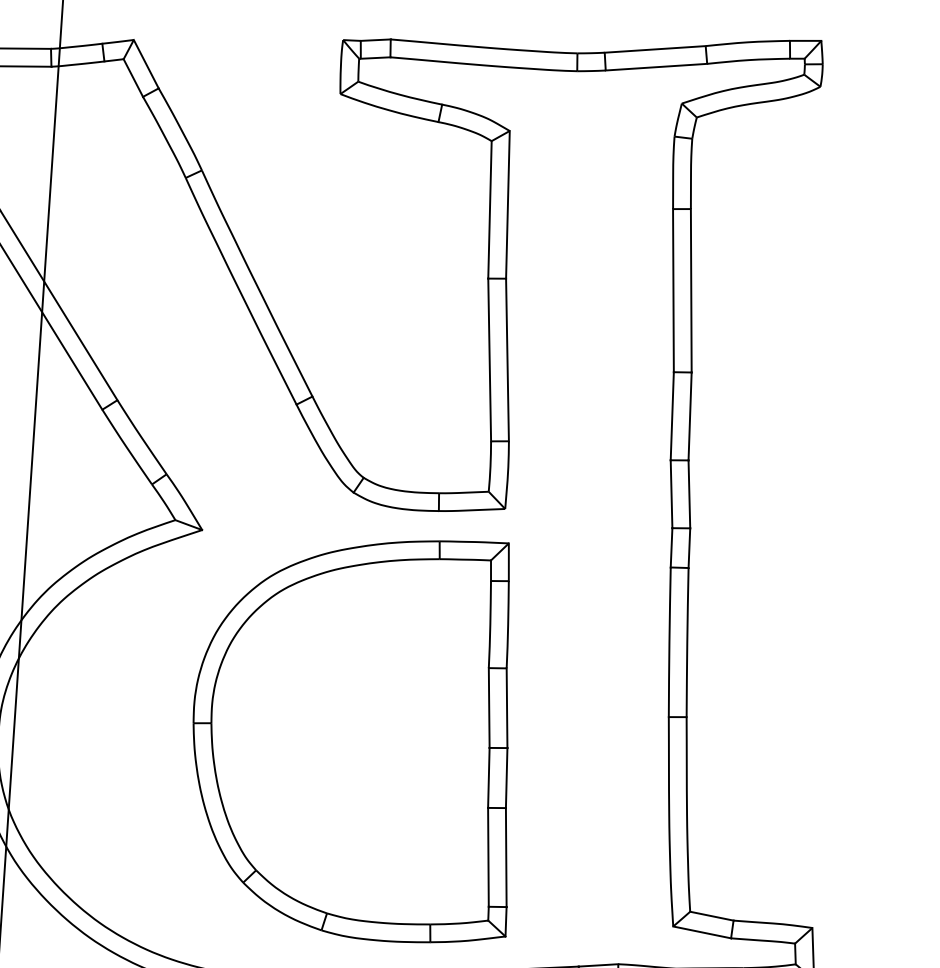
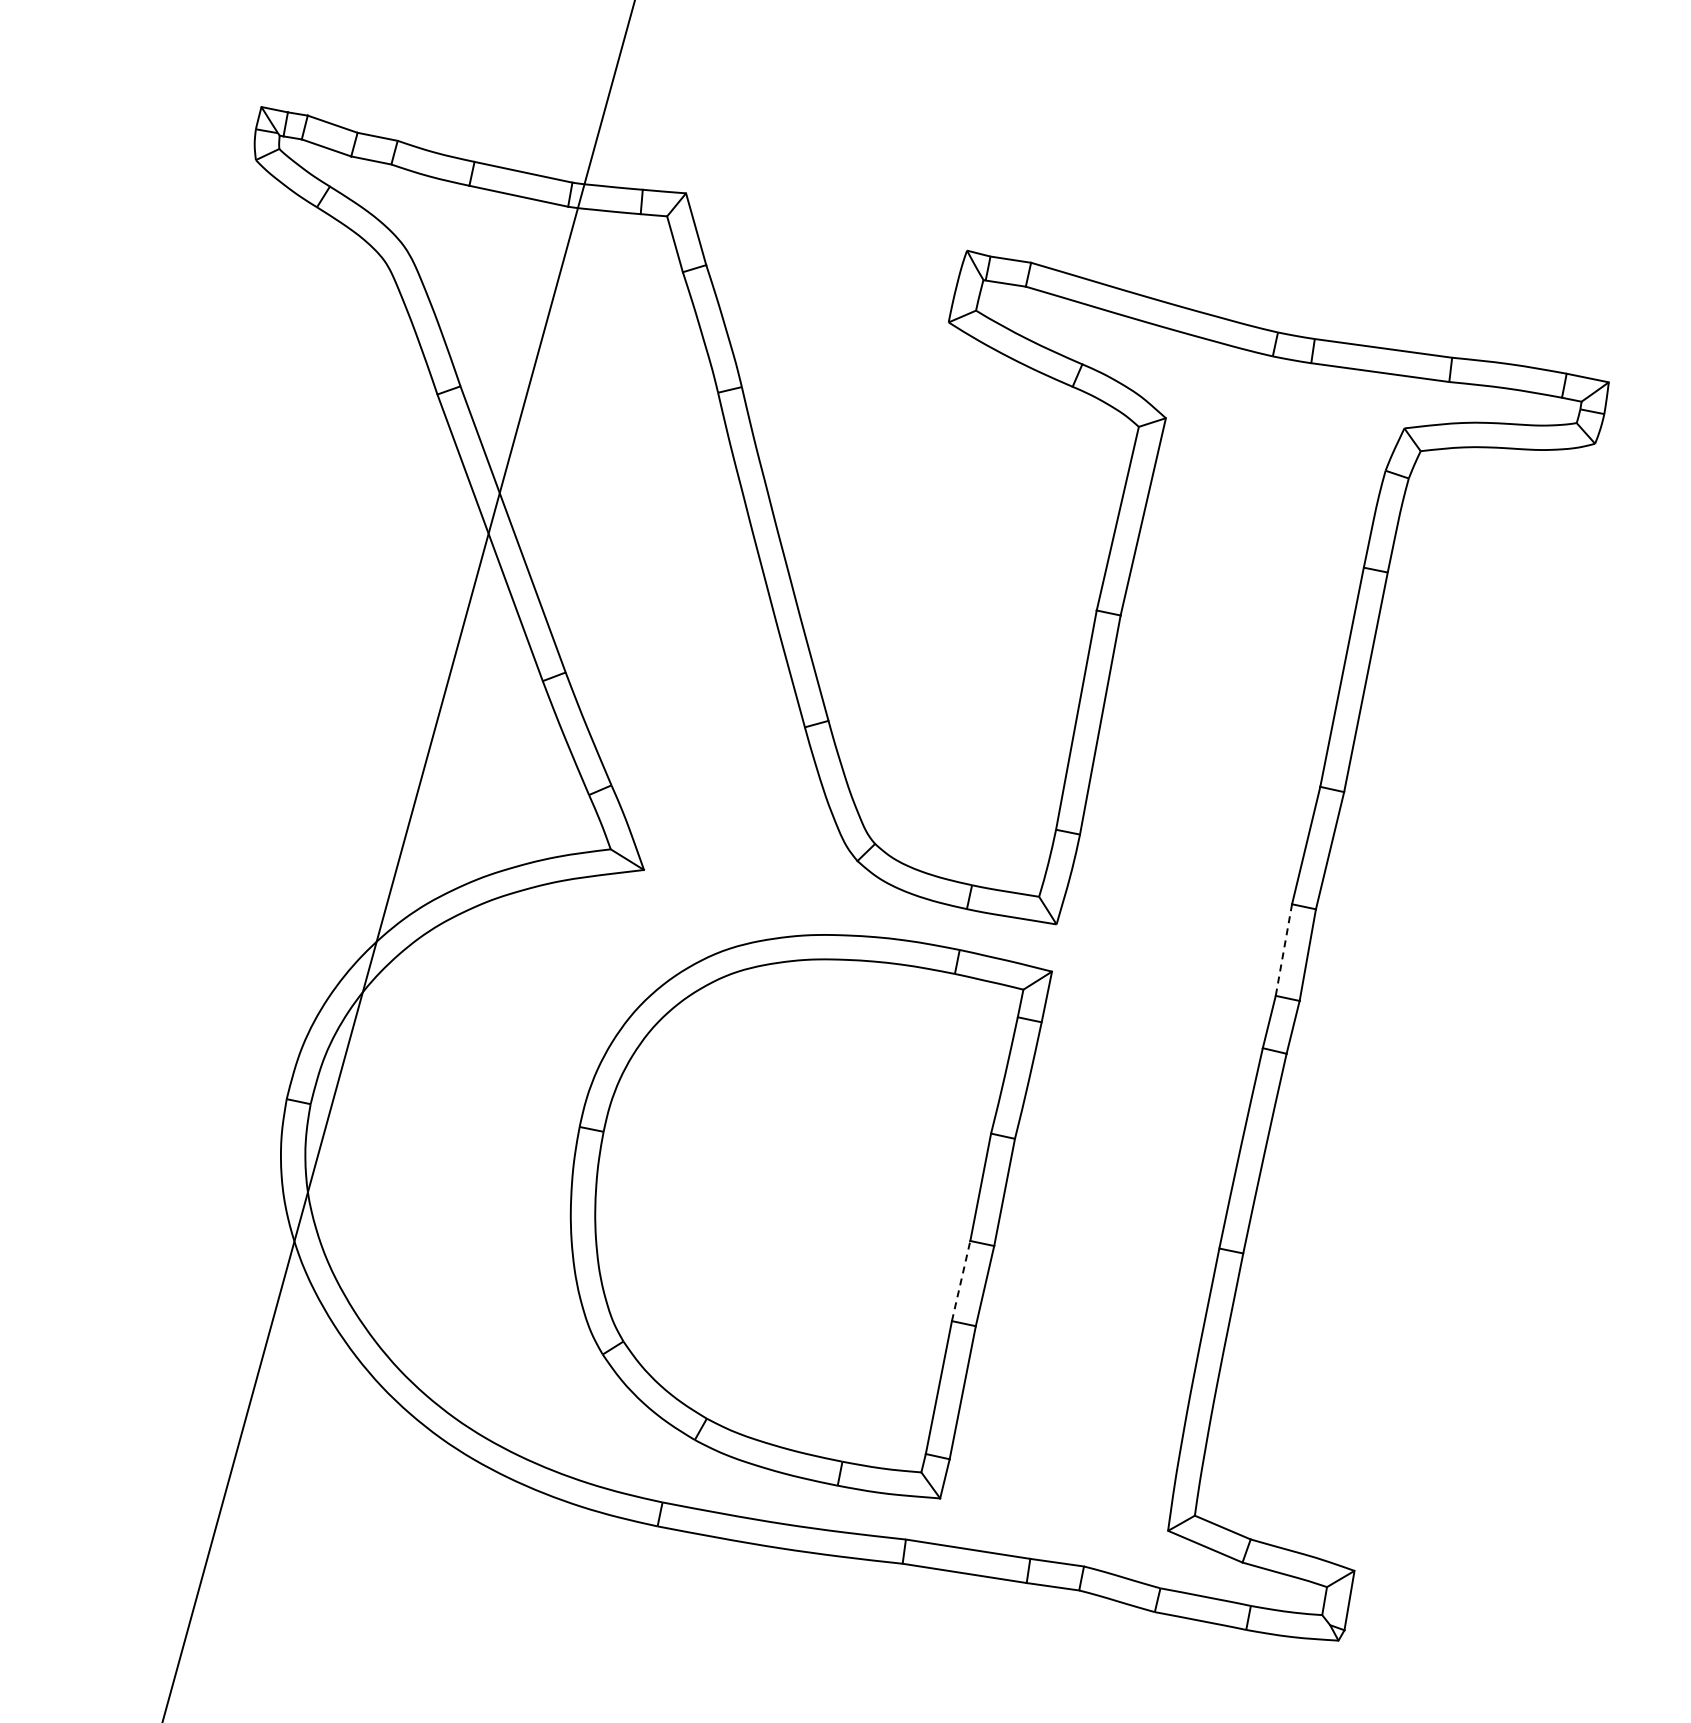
line: (671, 494) -> (1283, 950), solid -> dashed
line: (489, 777) -> (961, 1280), solid -> dashed

